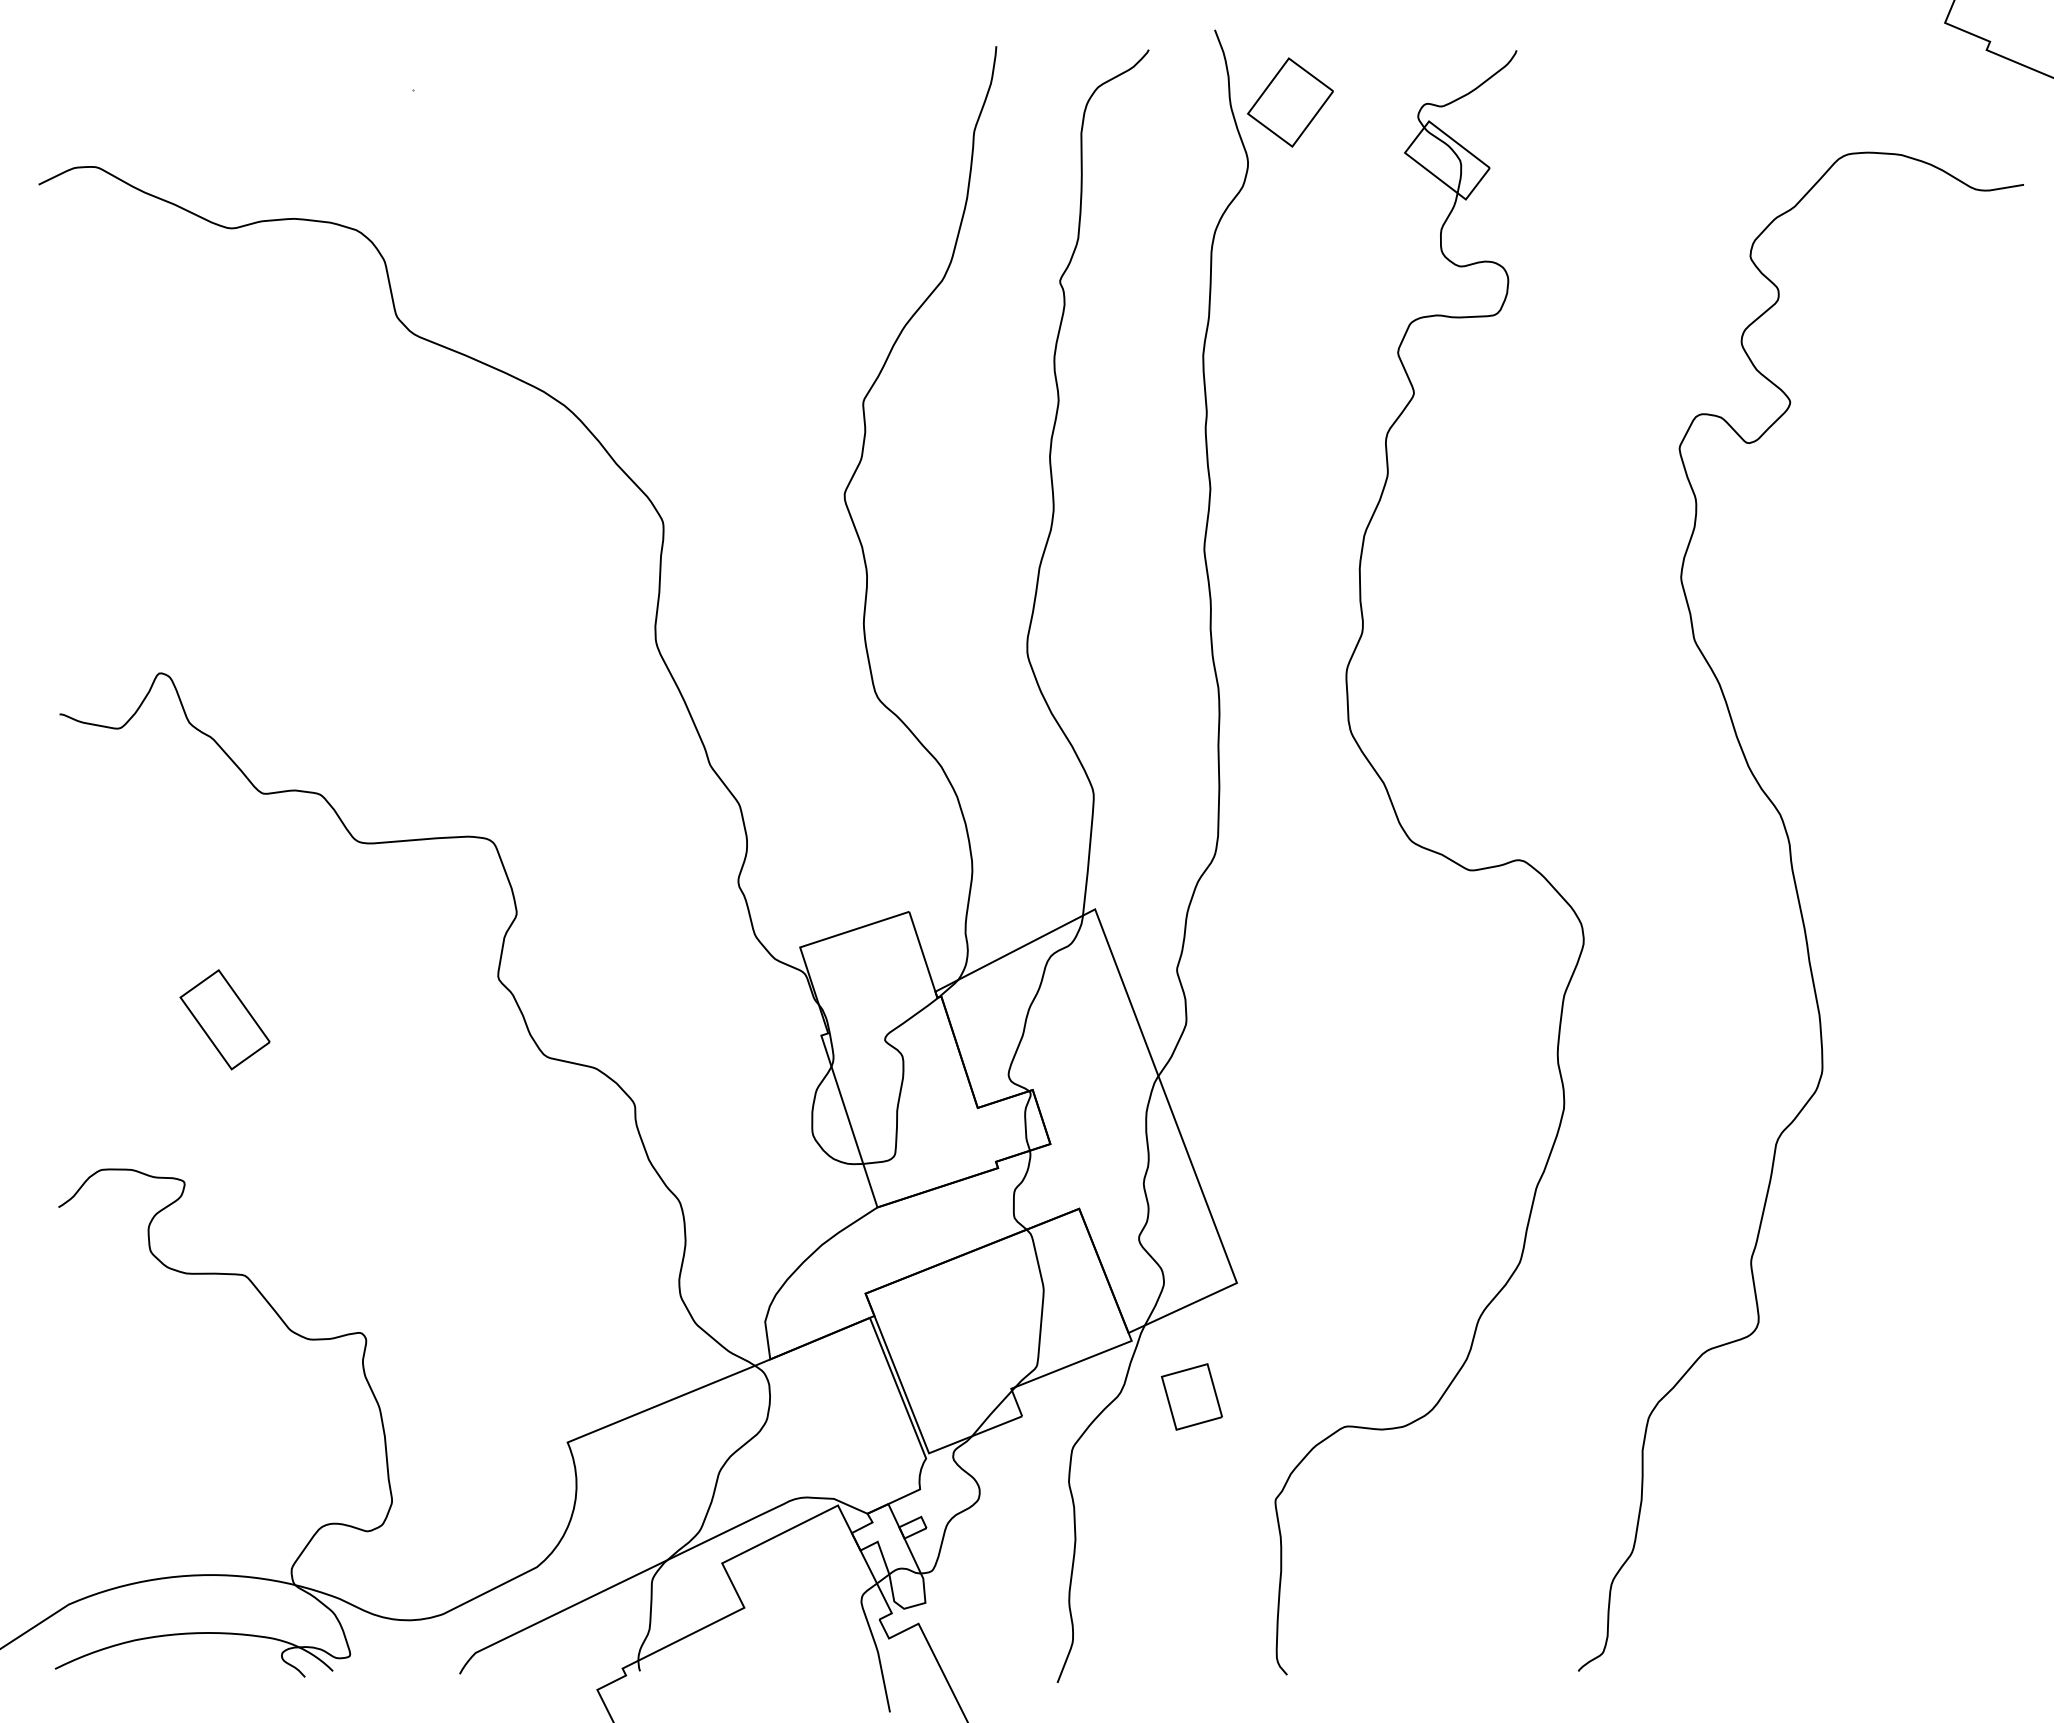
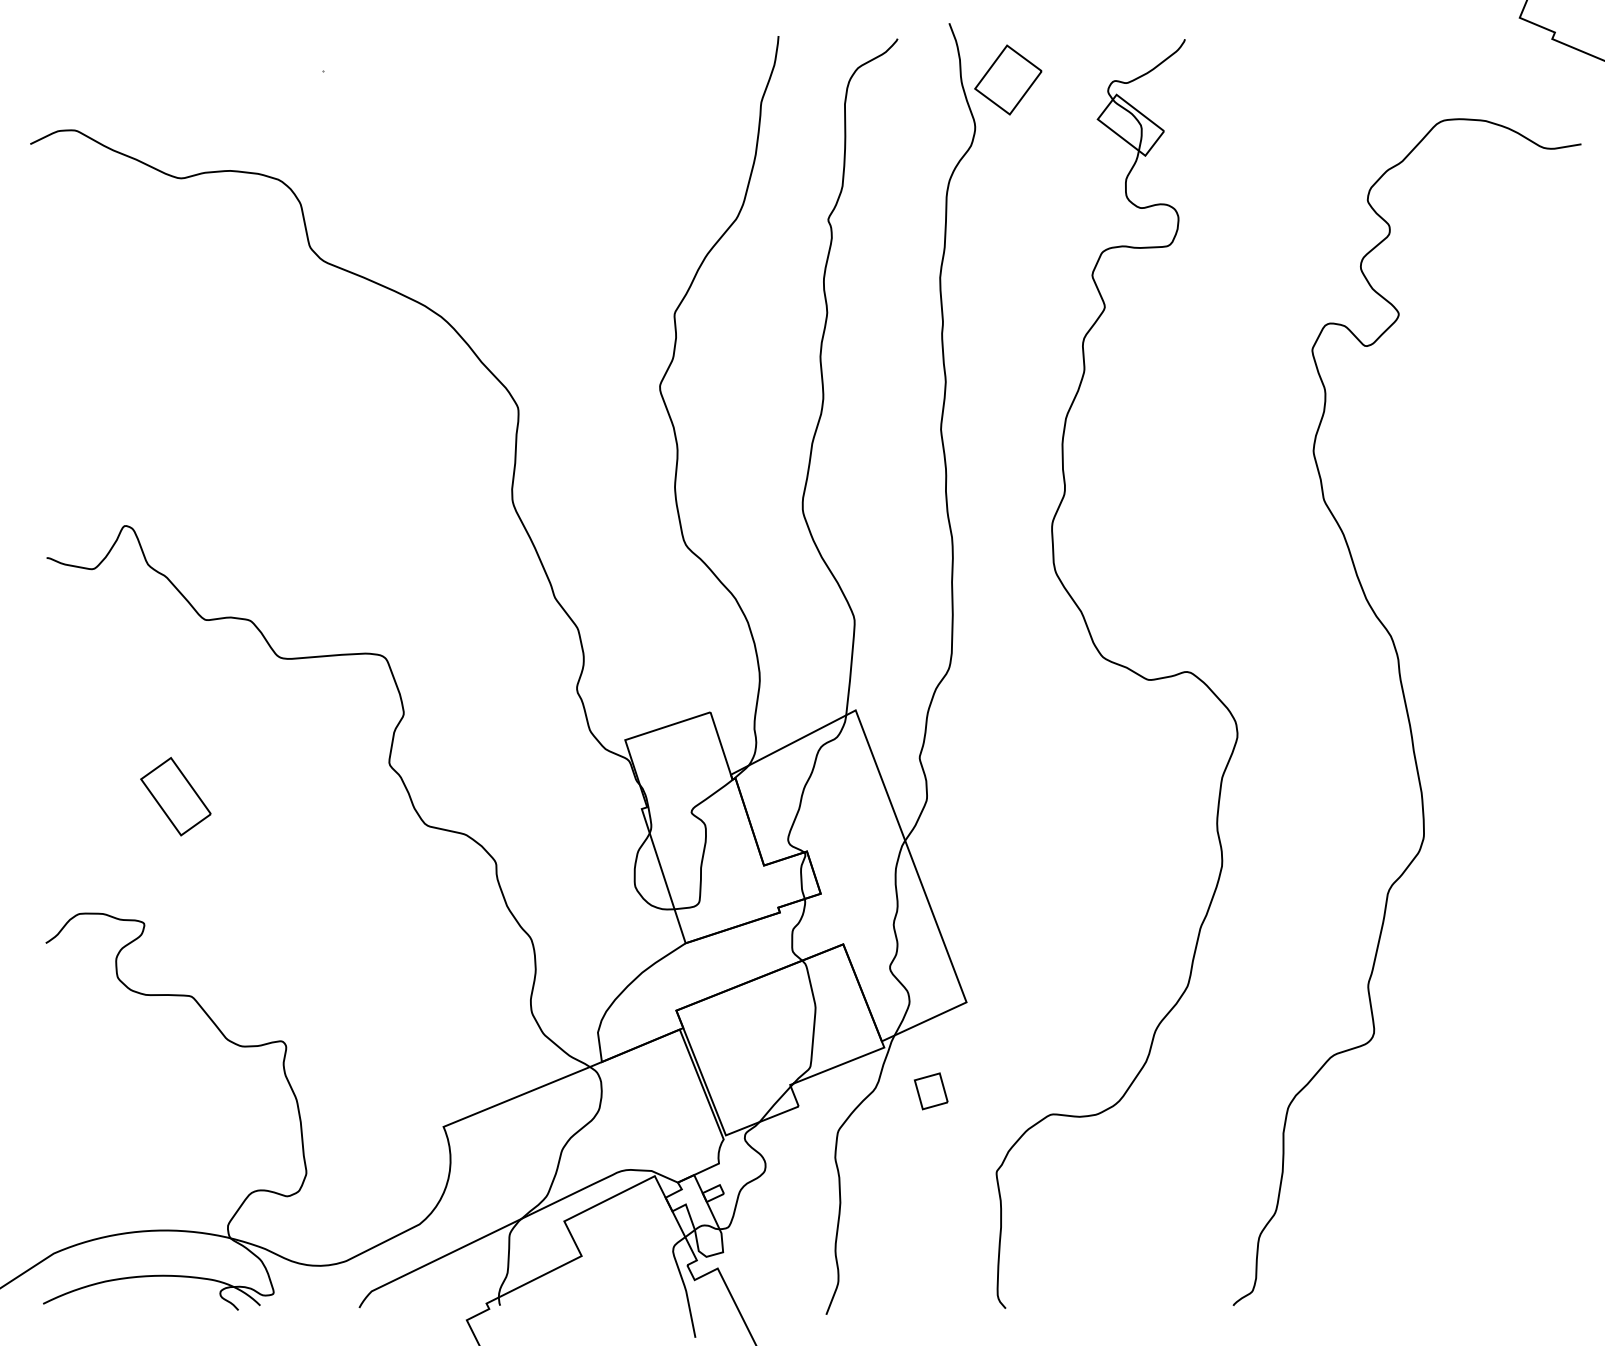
part: (1191, 1396) -> (931, 1090), size x0.7

